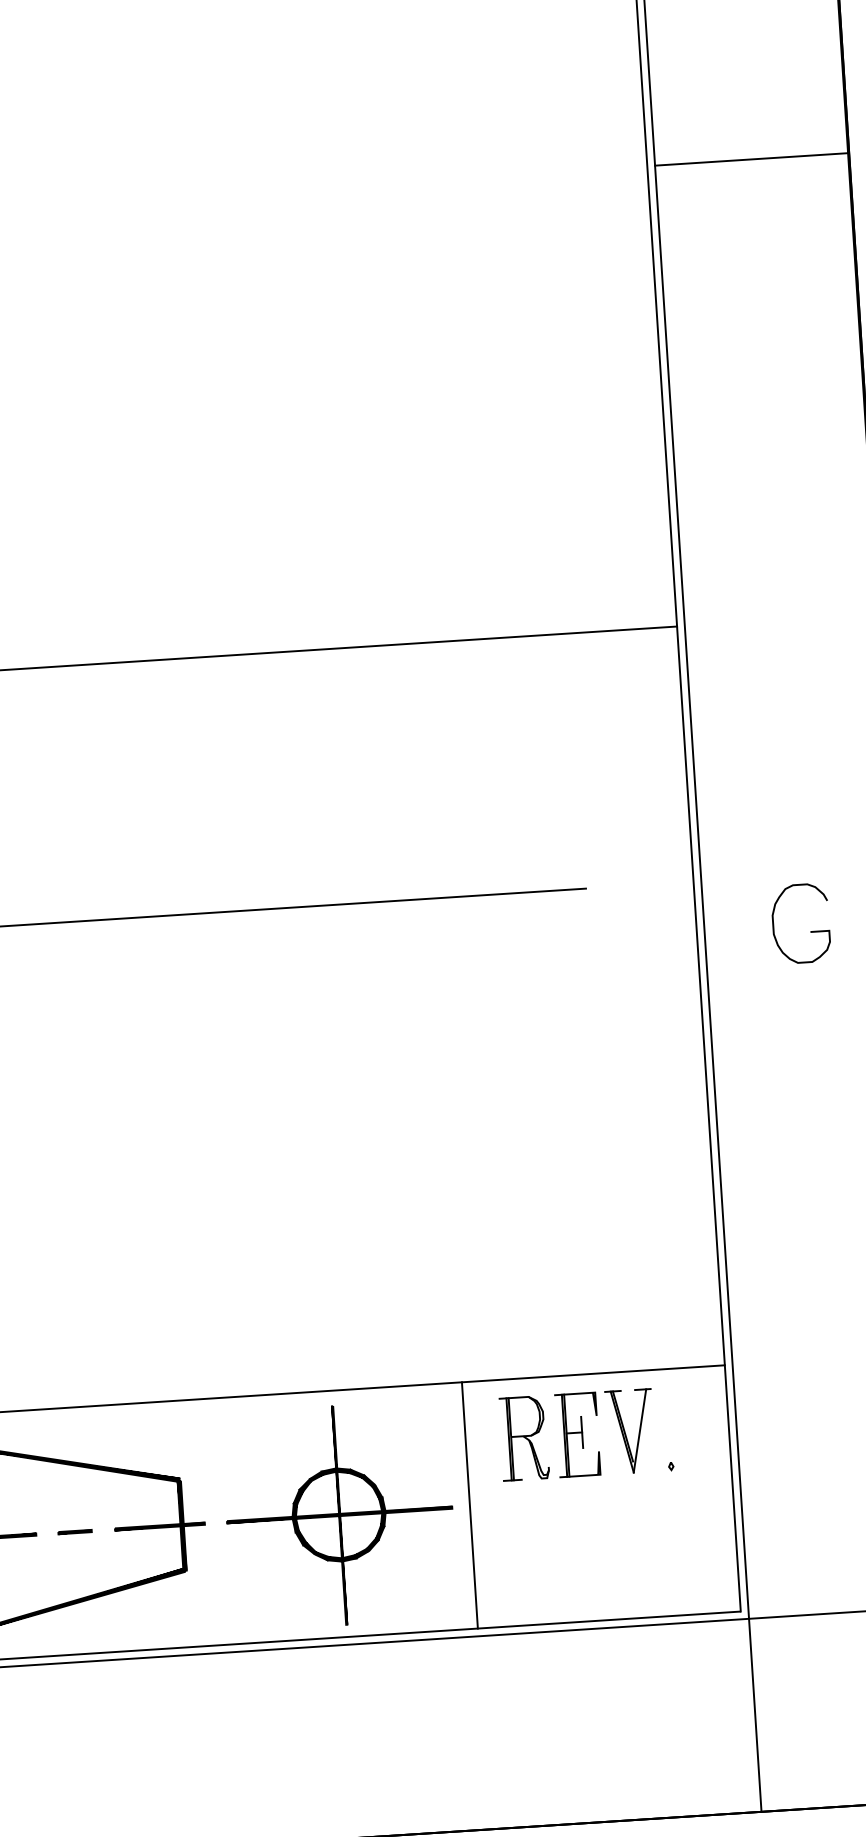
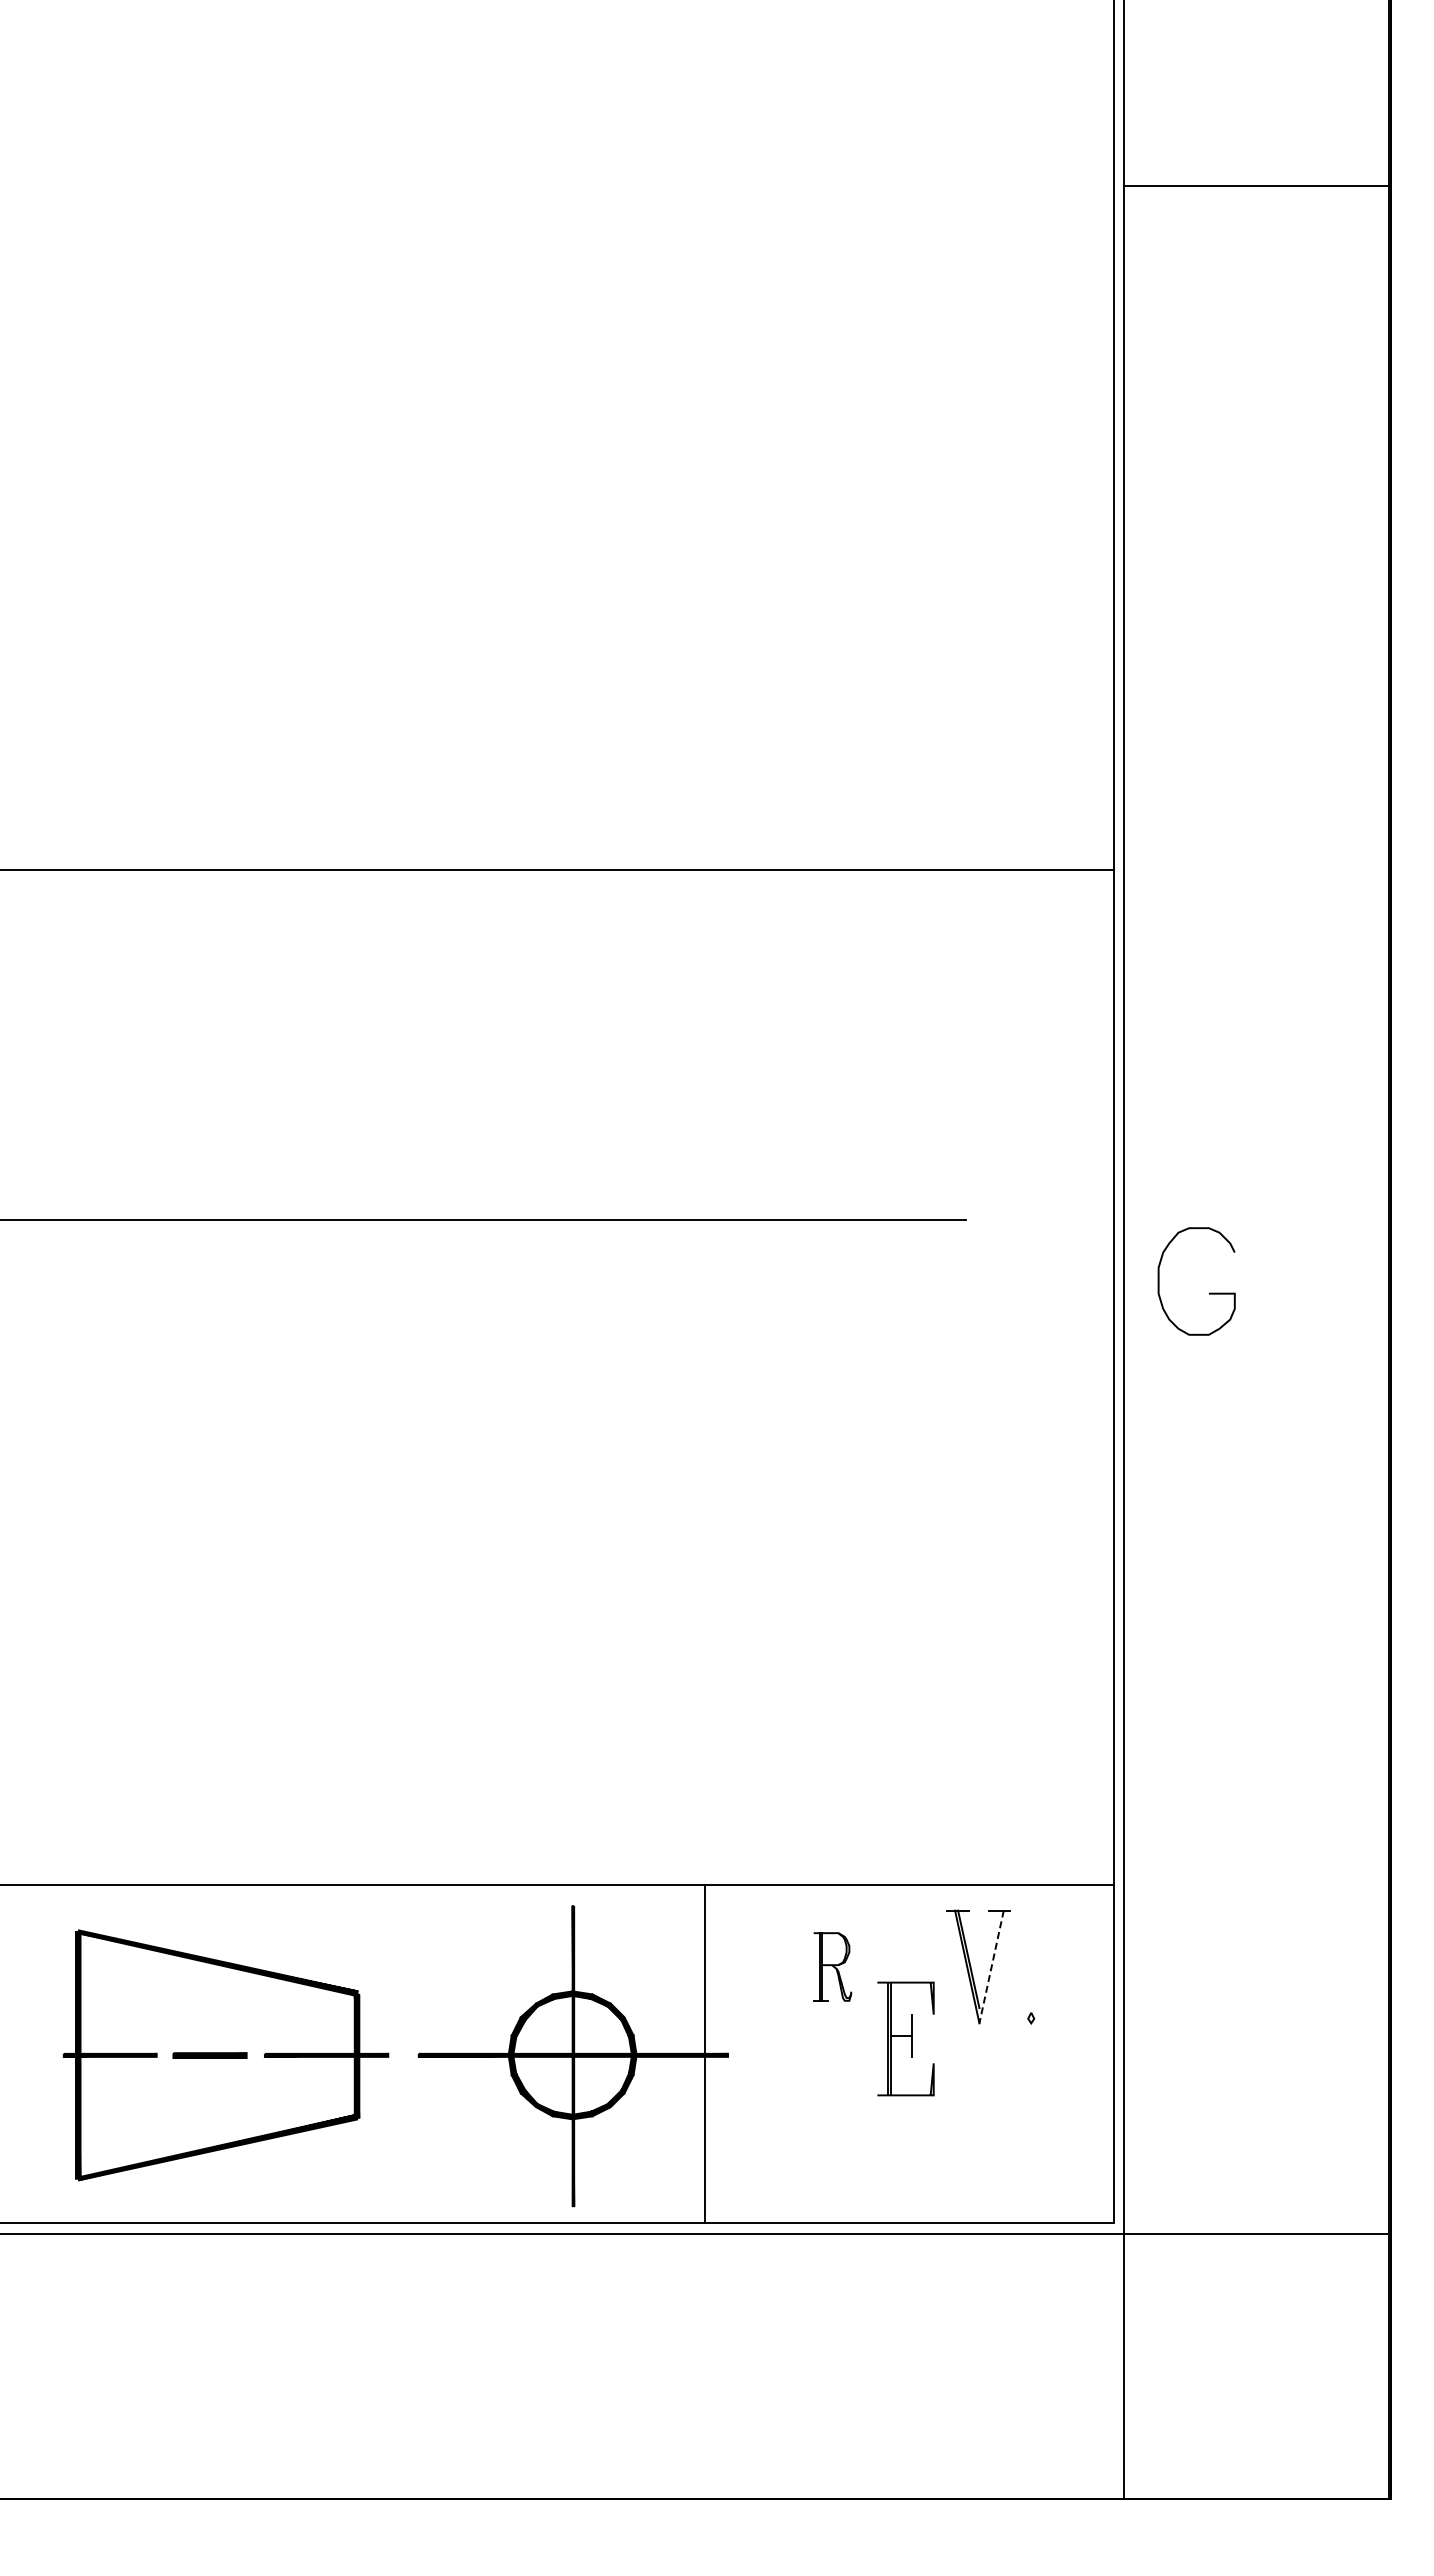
line: (751, 159) -> (1256, 185), moved
curve: (810, 931) -> (1209, 1292), moved
line: (639, 1430) -> (991, 1966), solid -> dashed
part: (577, 1434) -> (905, 2038), moved
part: (524, 1438) -> (832, 1966), size x0.6
line: (469, 1505) -> (705, 2053), moved
part: (74, 1531) -> (209, 2054), size x1.6

